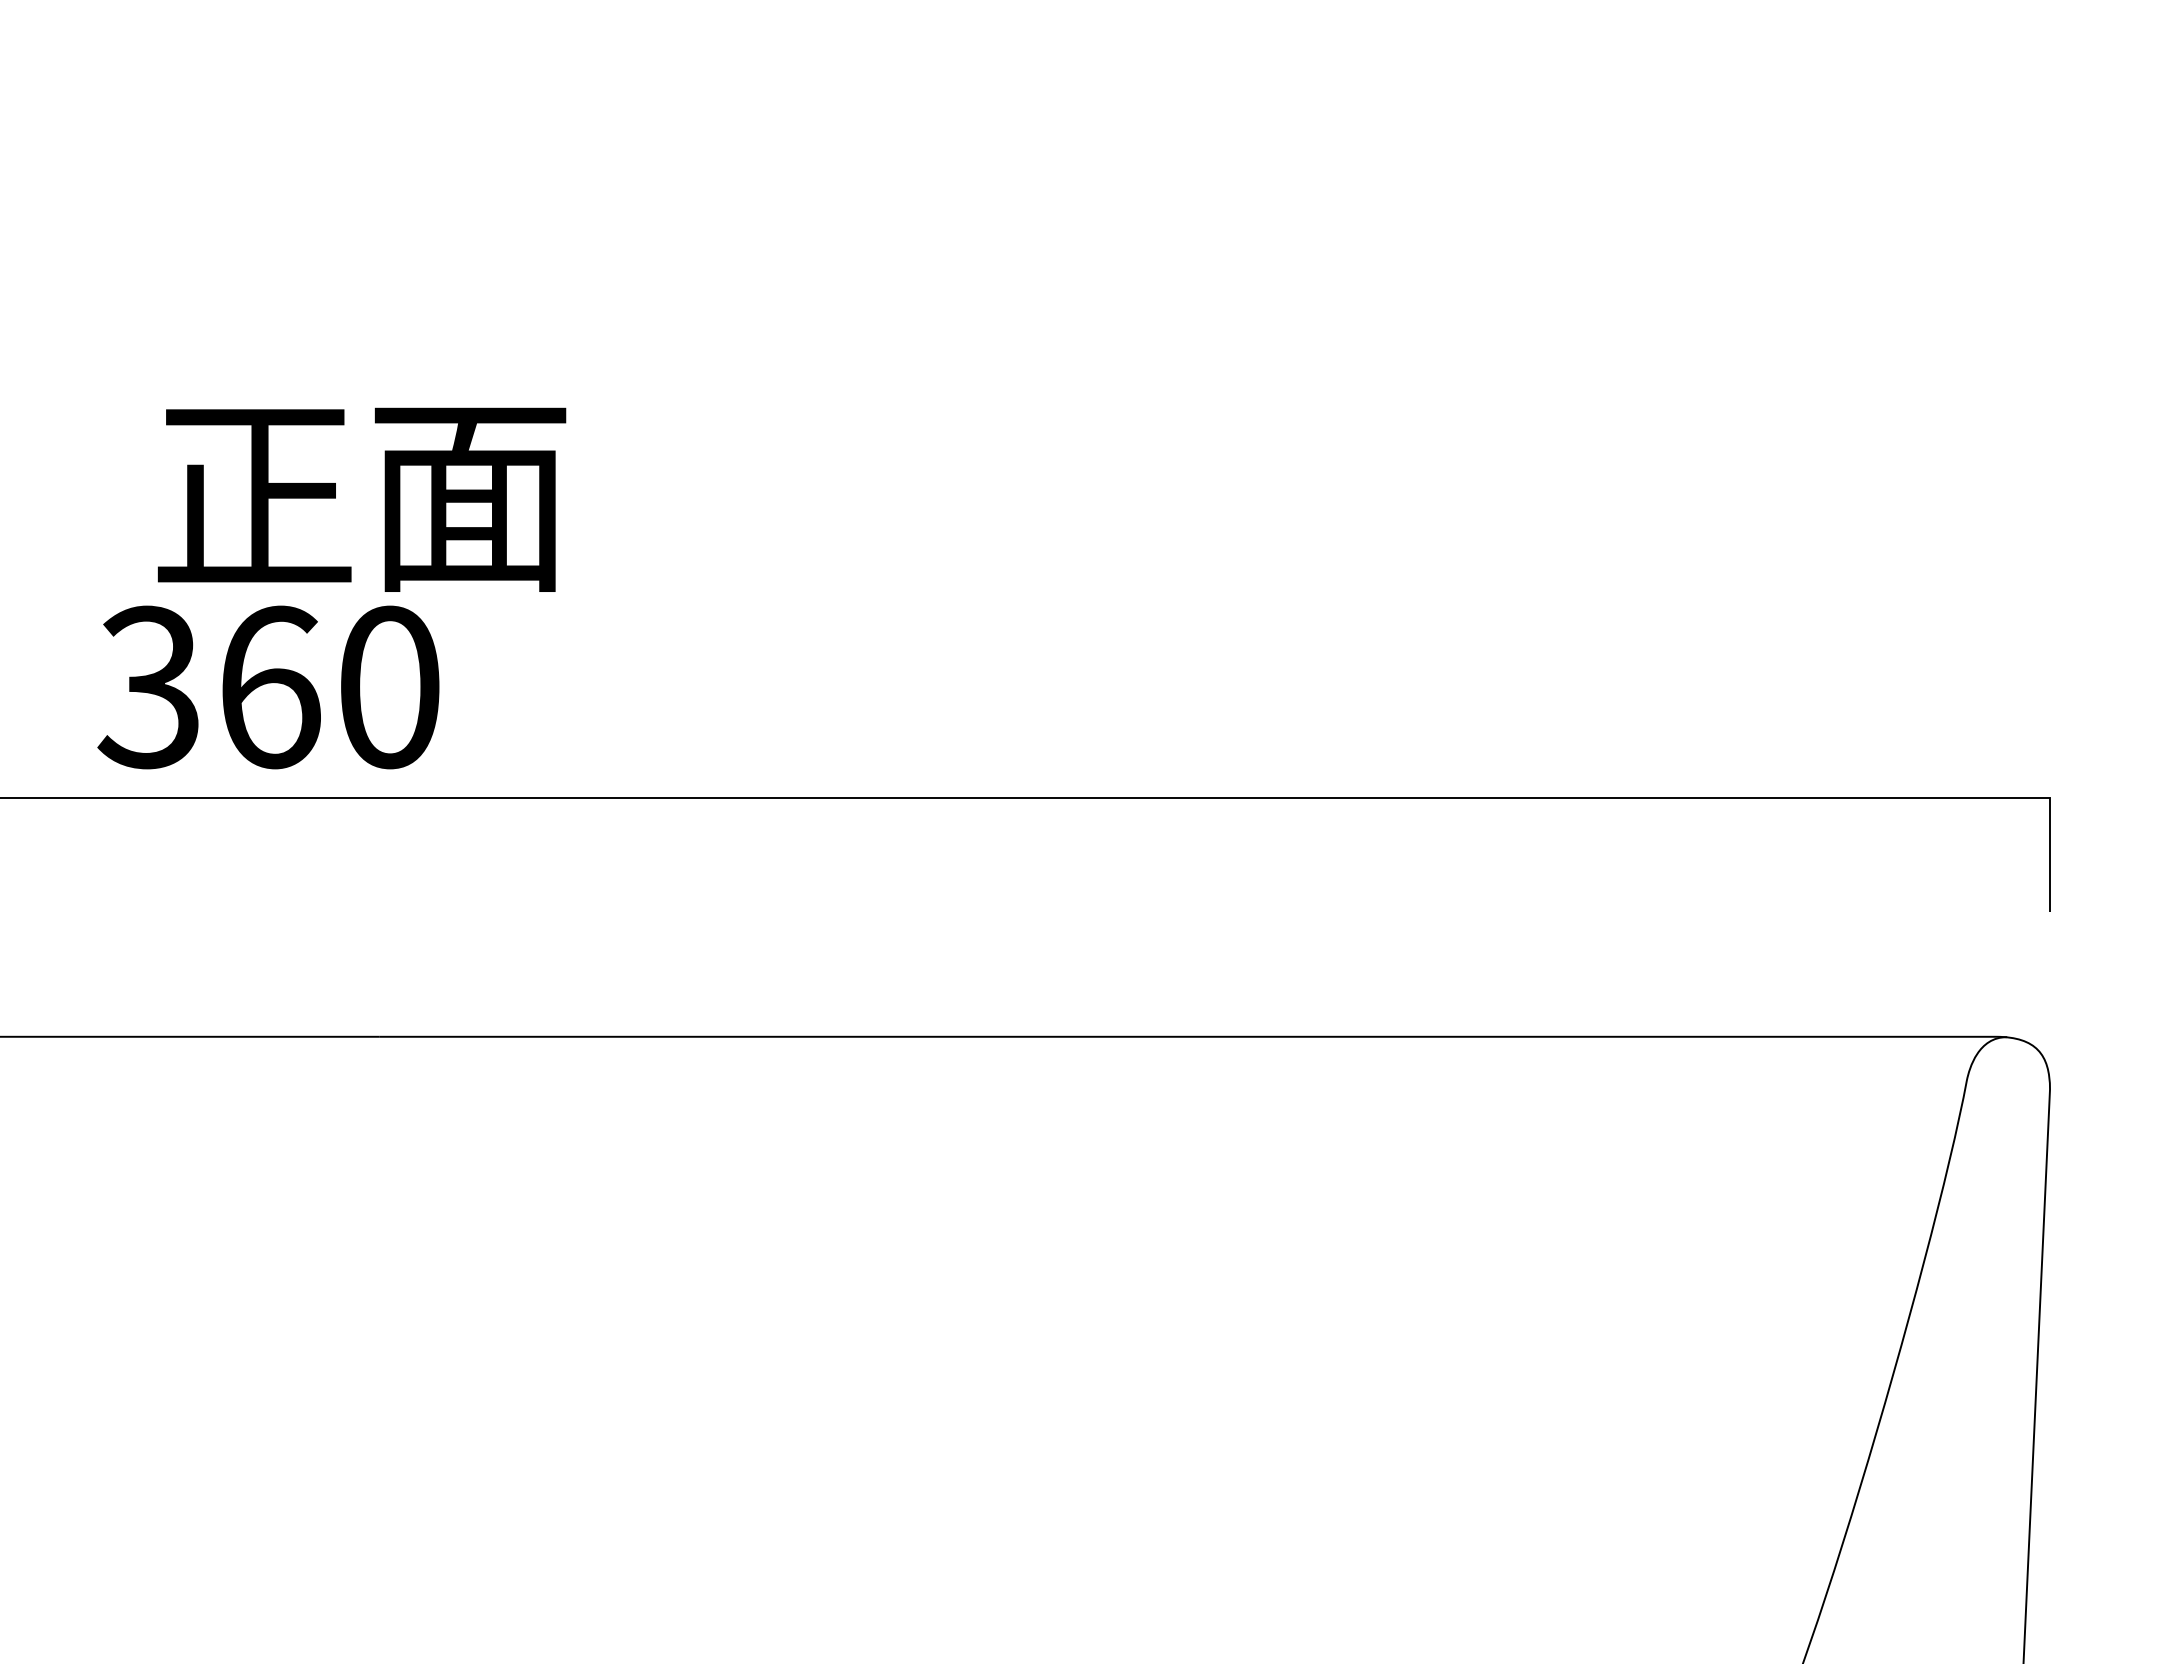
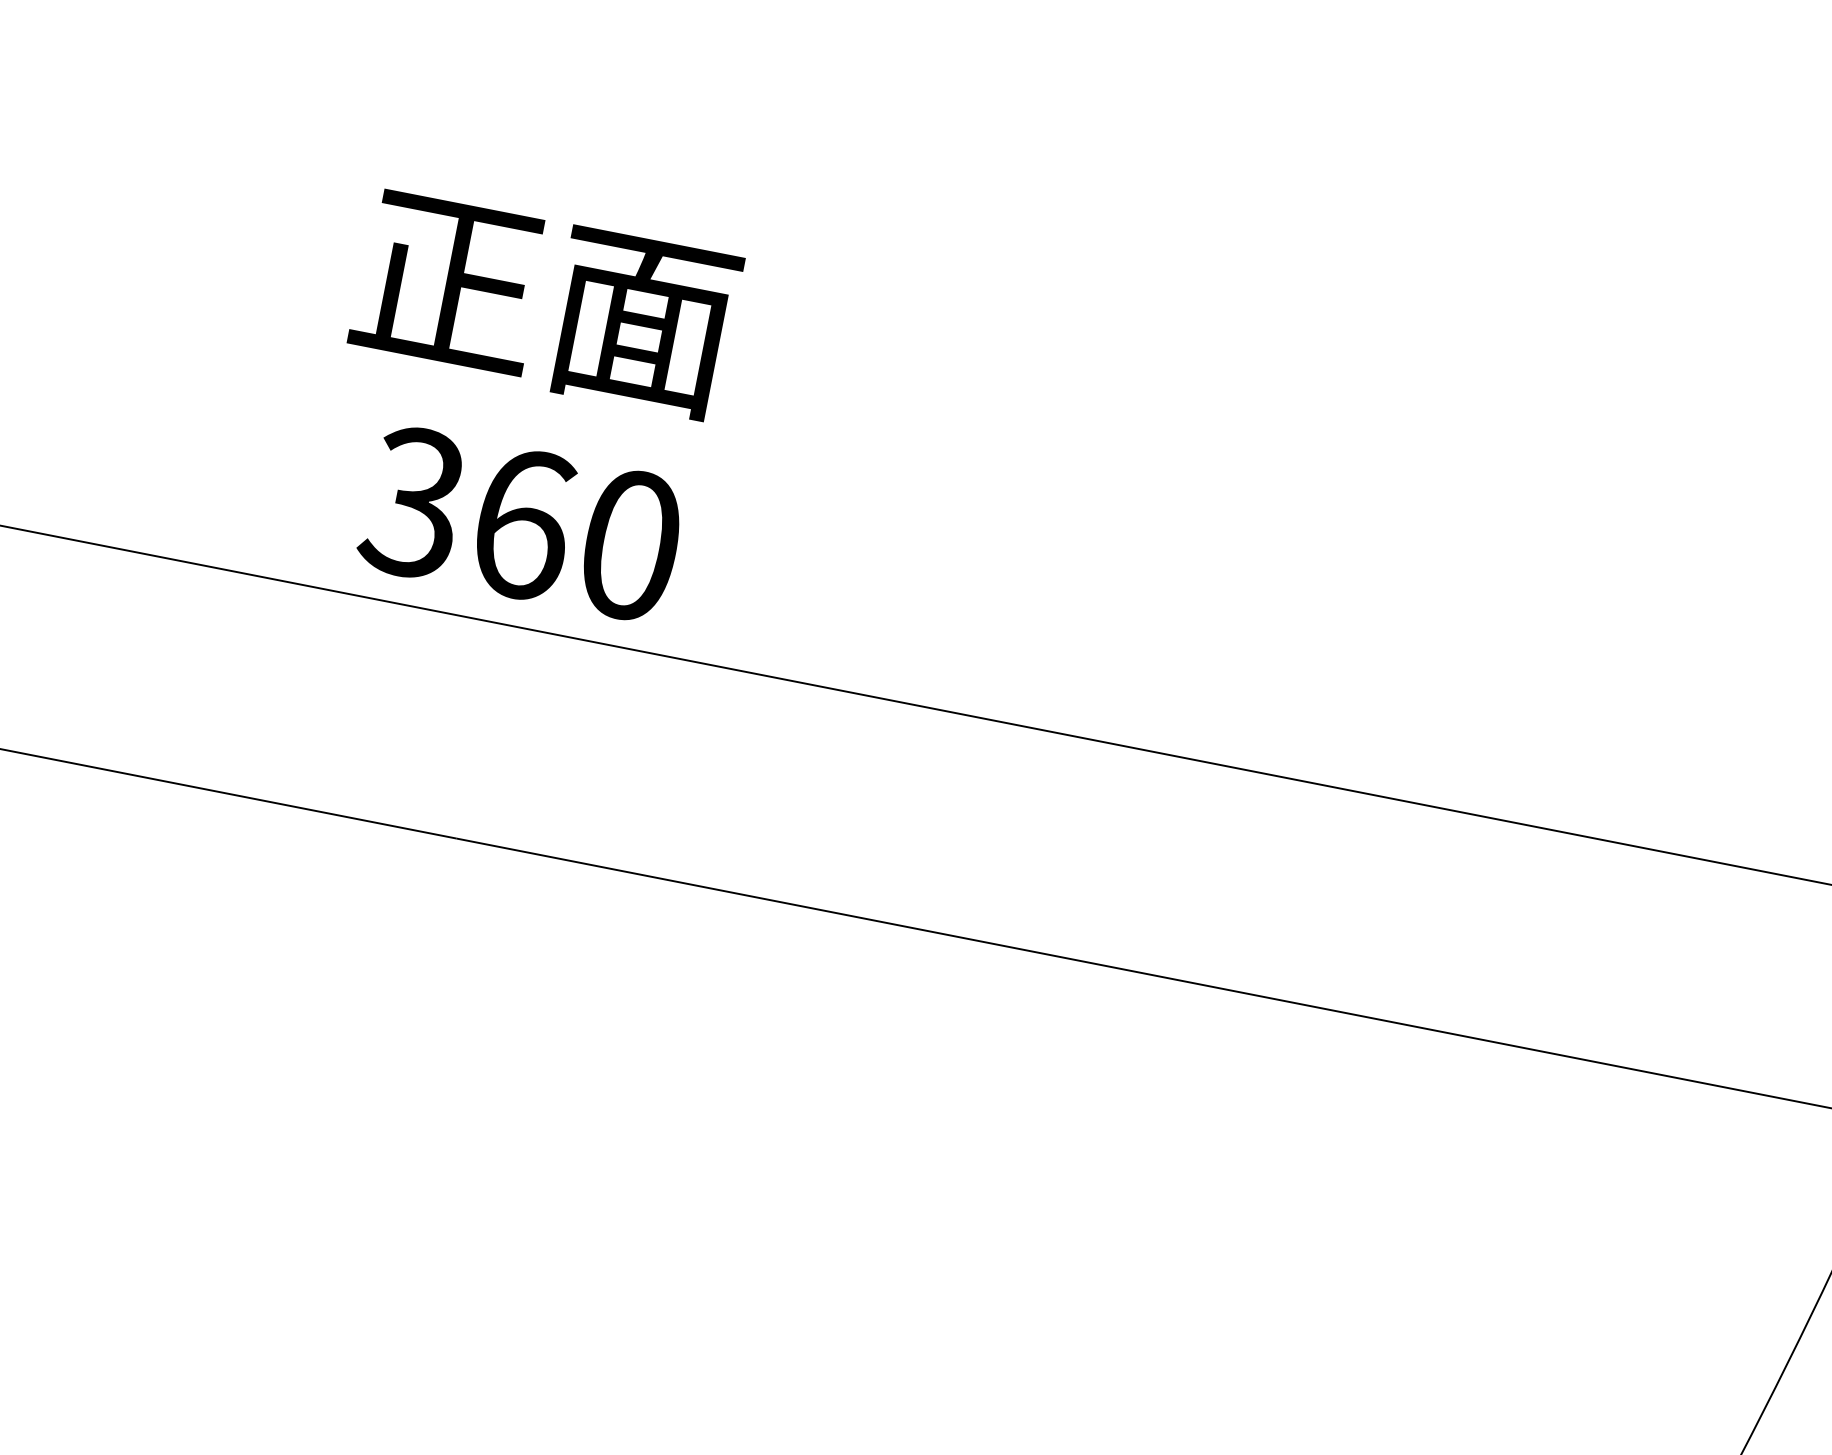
text: (361, 499) -> (544, 304), moved
text: (268, 687) -> (521, 523), moved

